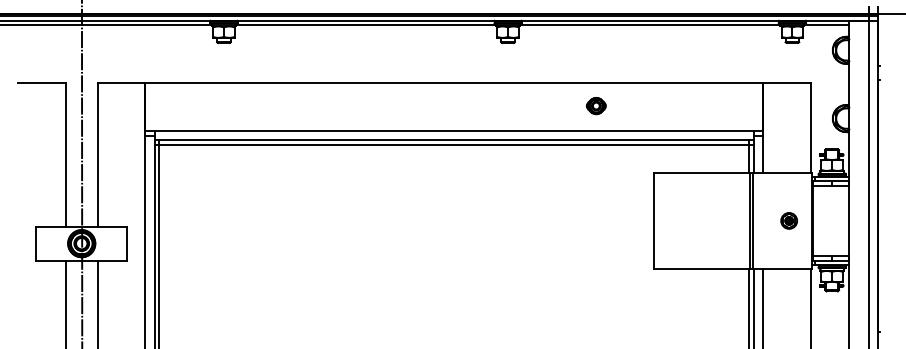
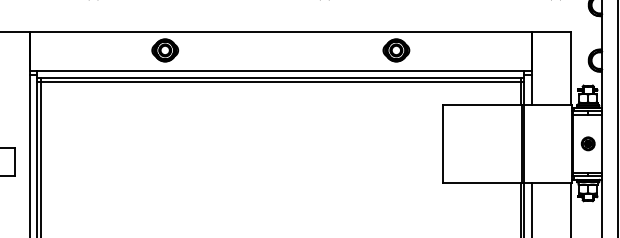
part: (311, 105) -> (164, 49), added
part: (596, 105) -> (396, 49), size x1.67
part: (788, 220) -> (587, 143), moved

